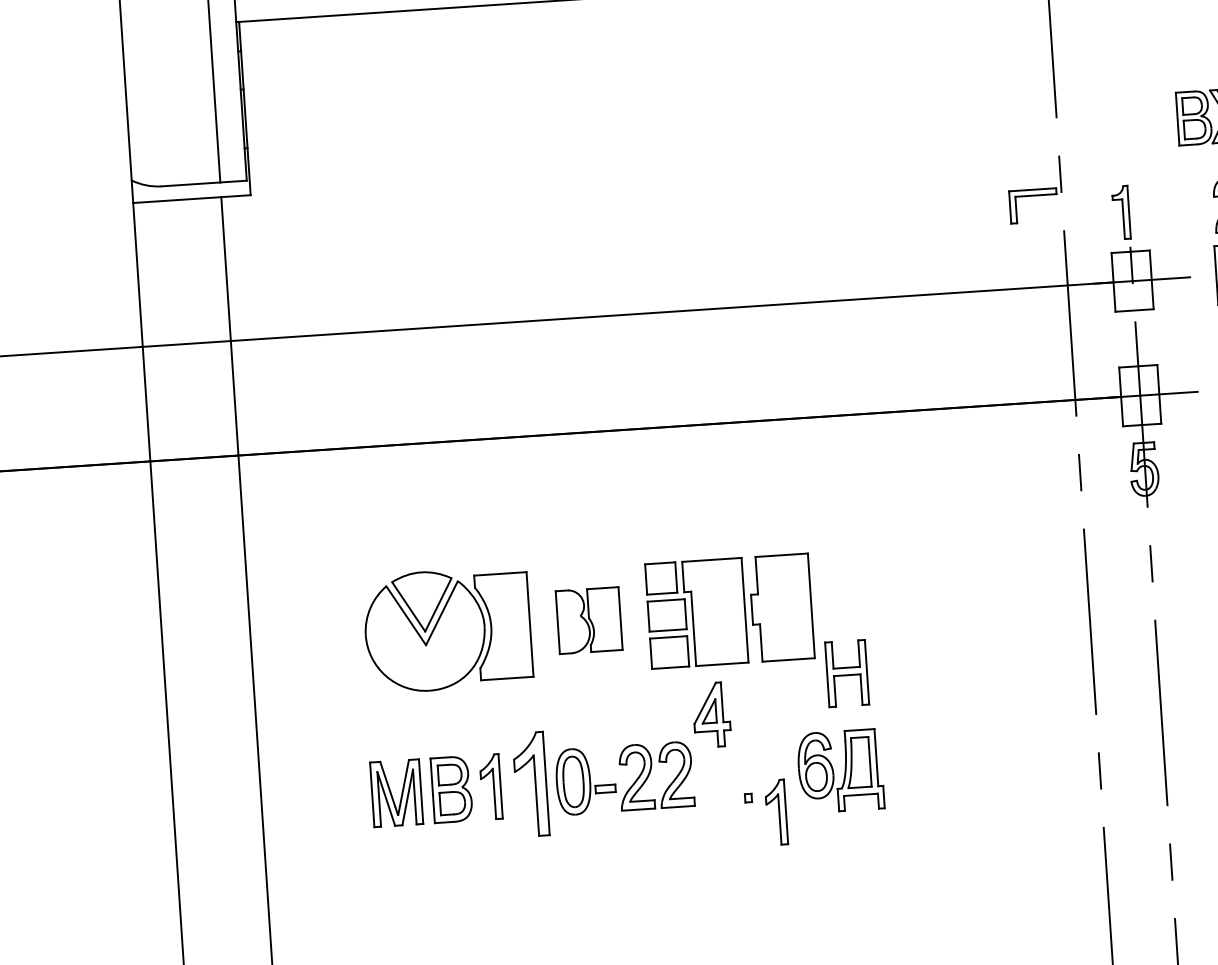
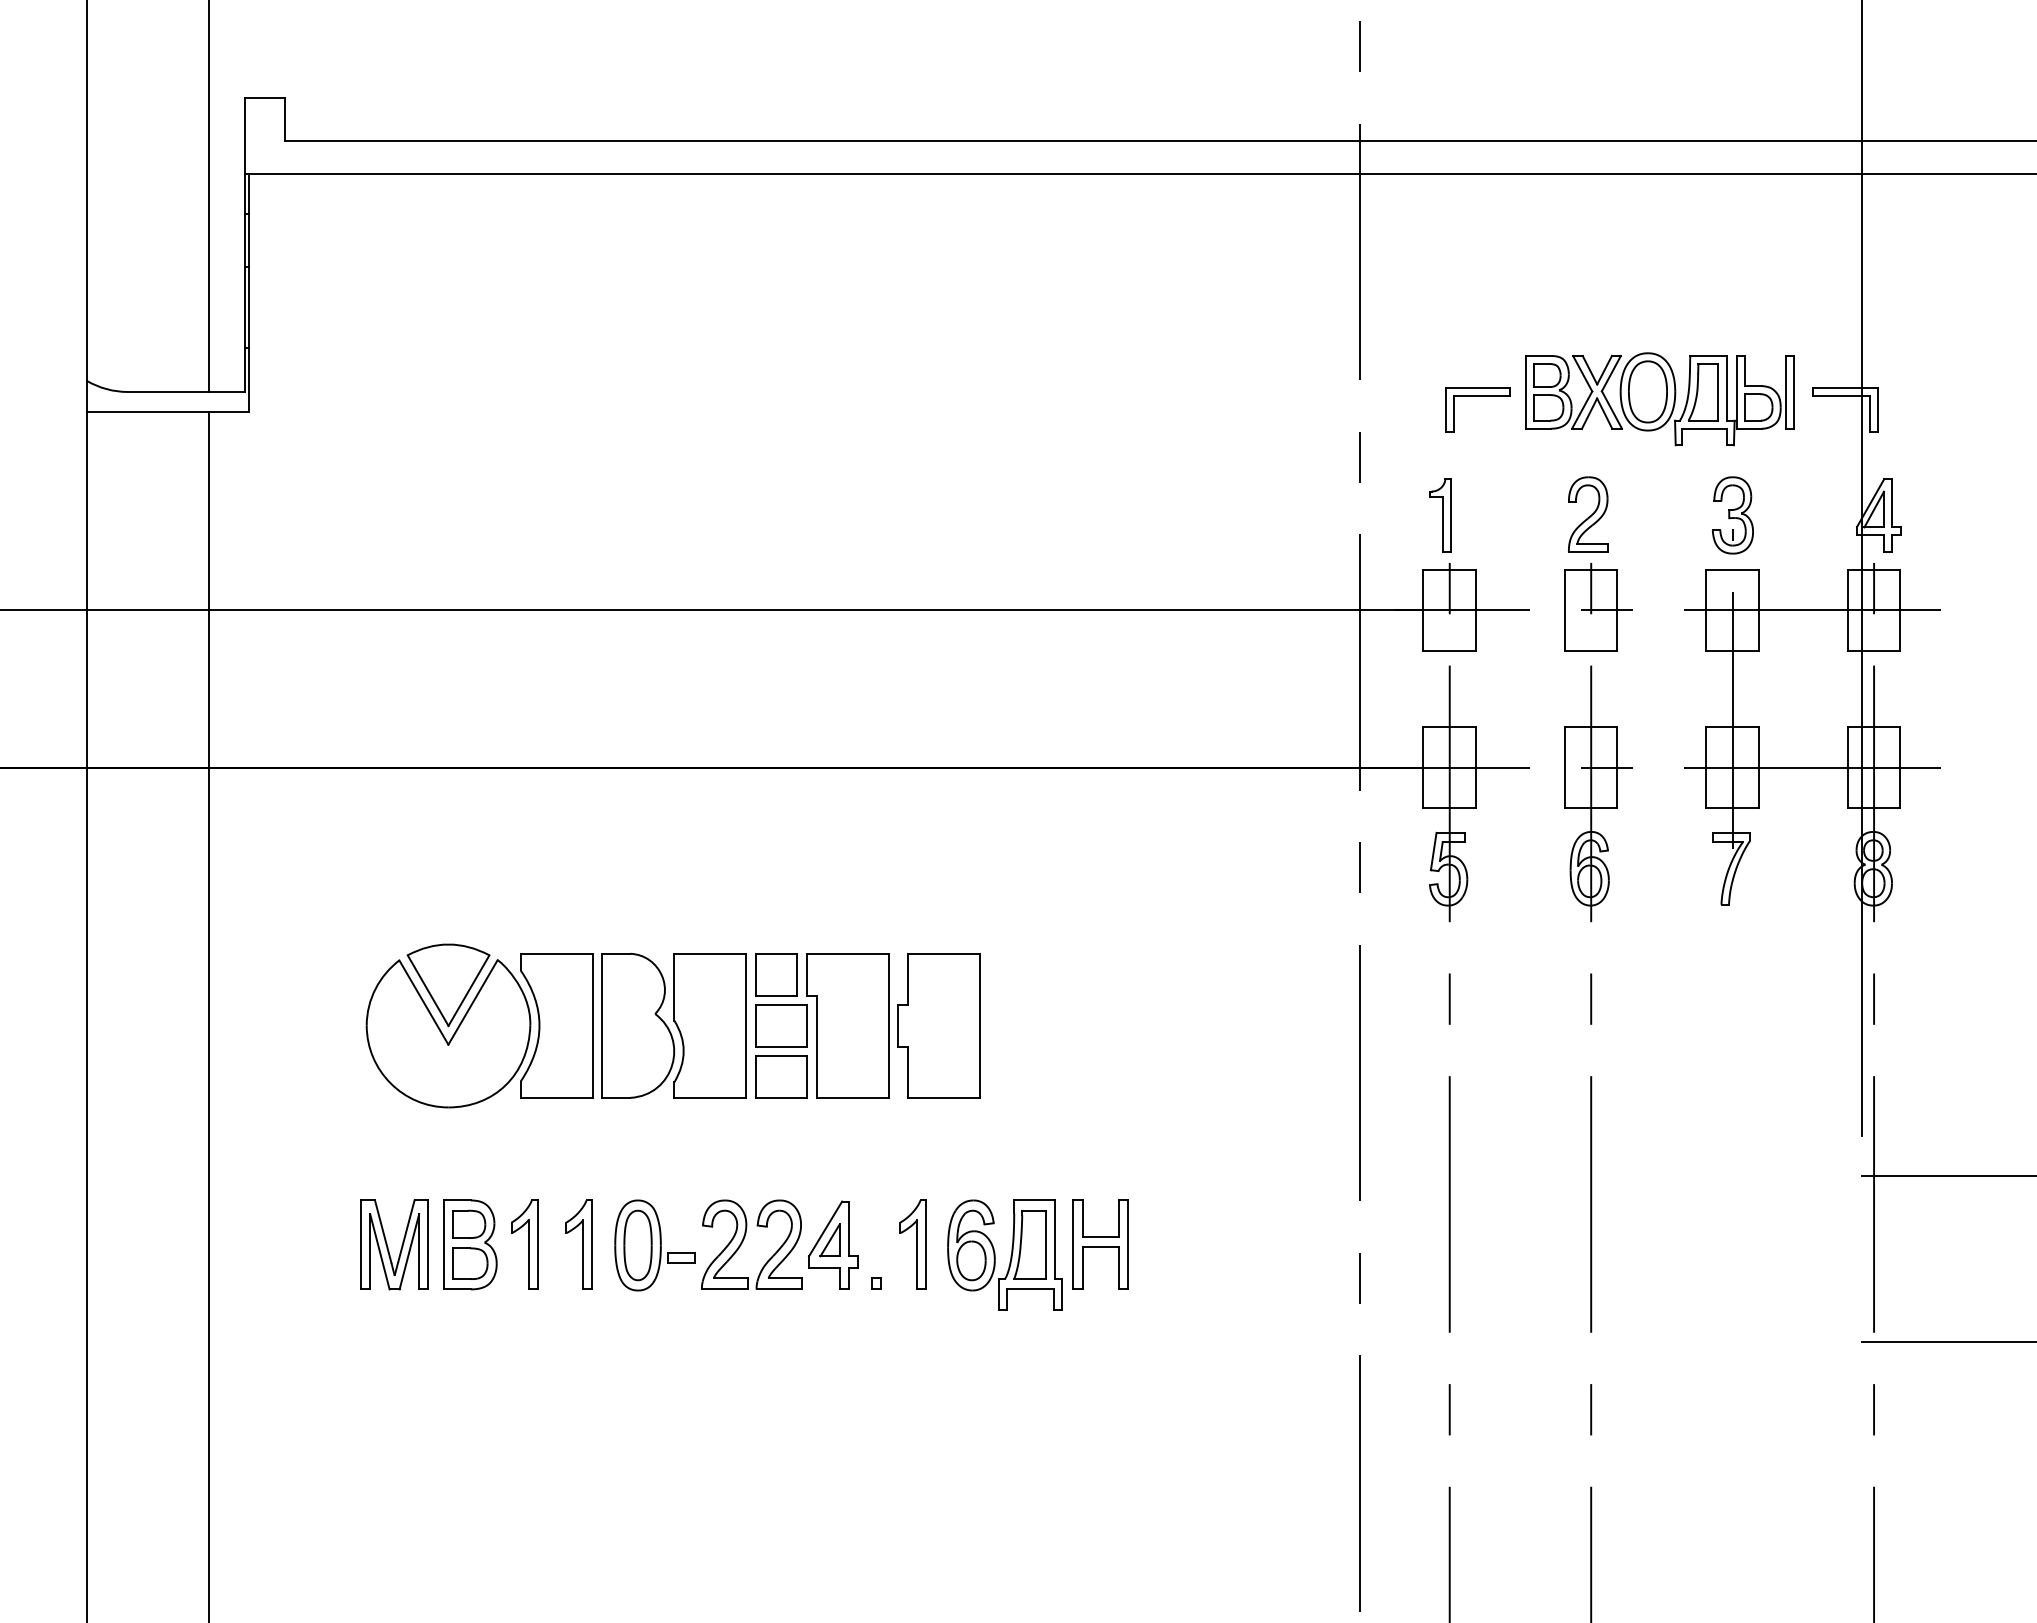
part: (1032, 196) -> (1477, 396), moved
part: (588, 620) -> (673, 1025), size x1.67
part: (846, 673) -> (1100, 1244), moved
part: (711, 714) -> (833, 1244), moved
part: (530, 784) -> (578, 1244), size x0.62
part: (775, 812) -> (912, 1244), moved

